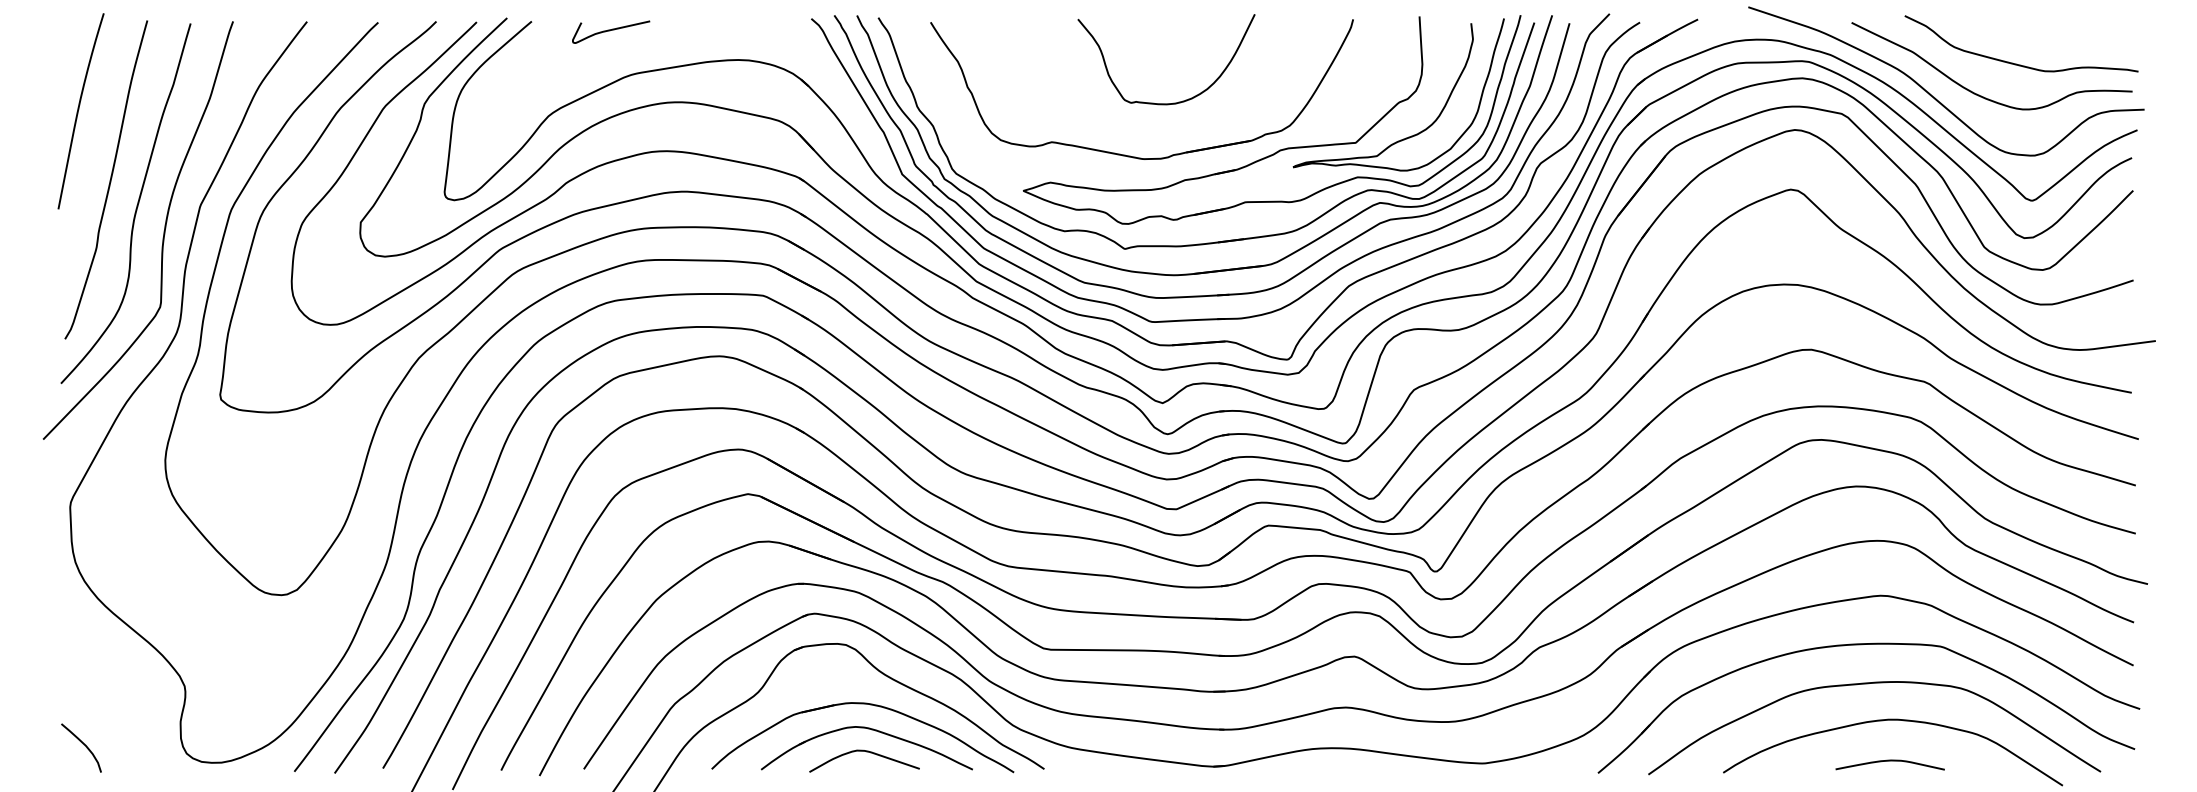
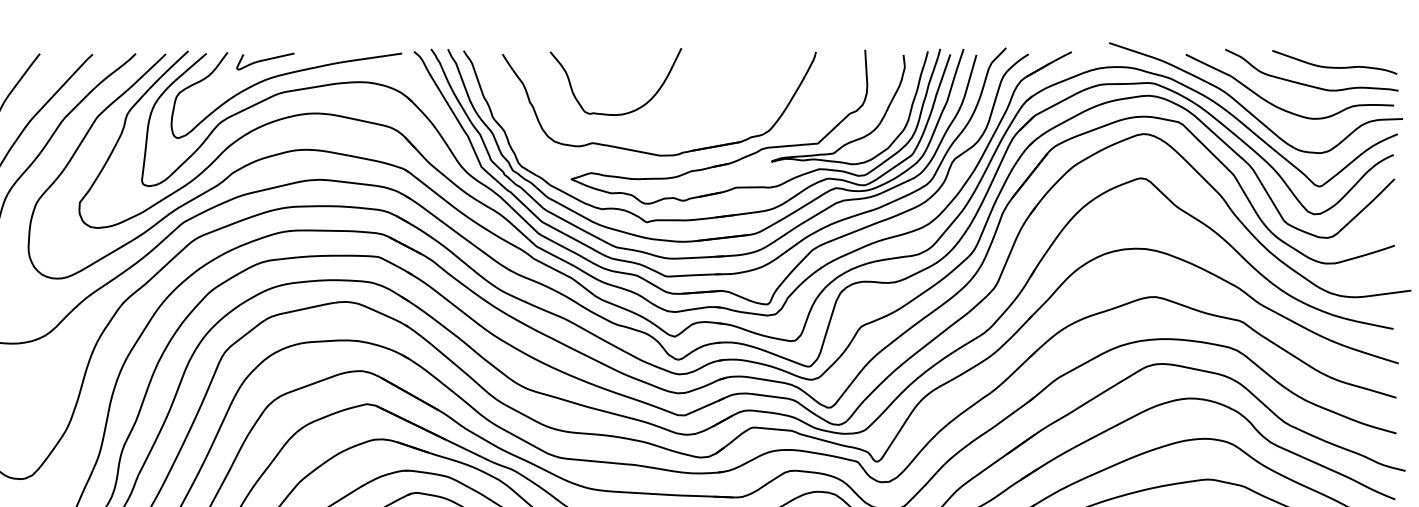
curve: (2052, 39) -> (1334, 66), added
curve: (633, 51) -> (282, 75), added
curve: (1173, 102) -> (621, 113), moved

